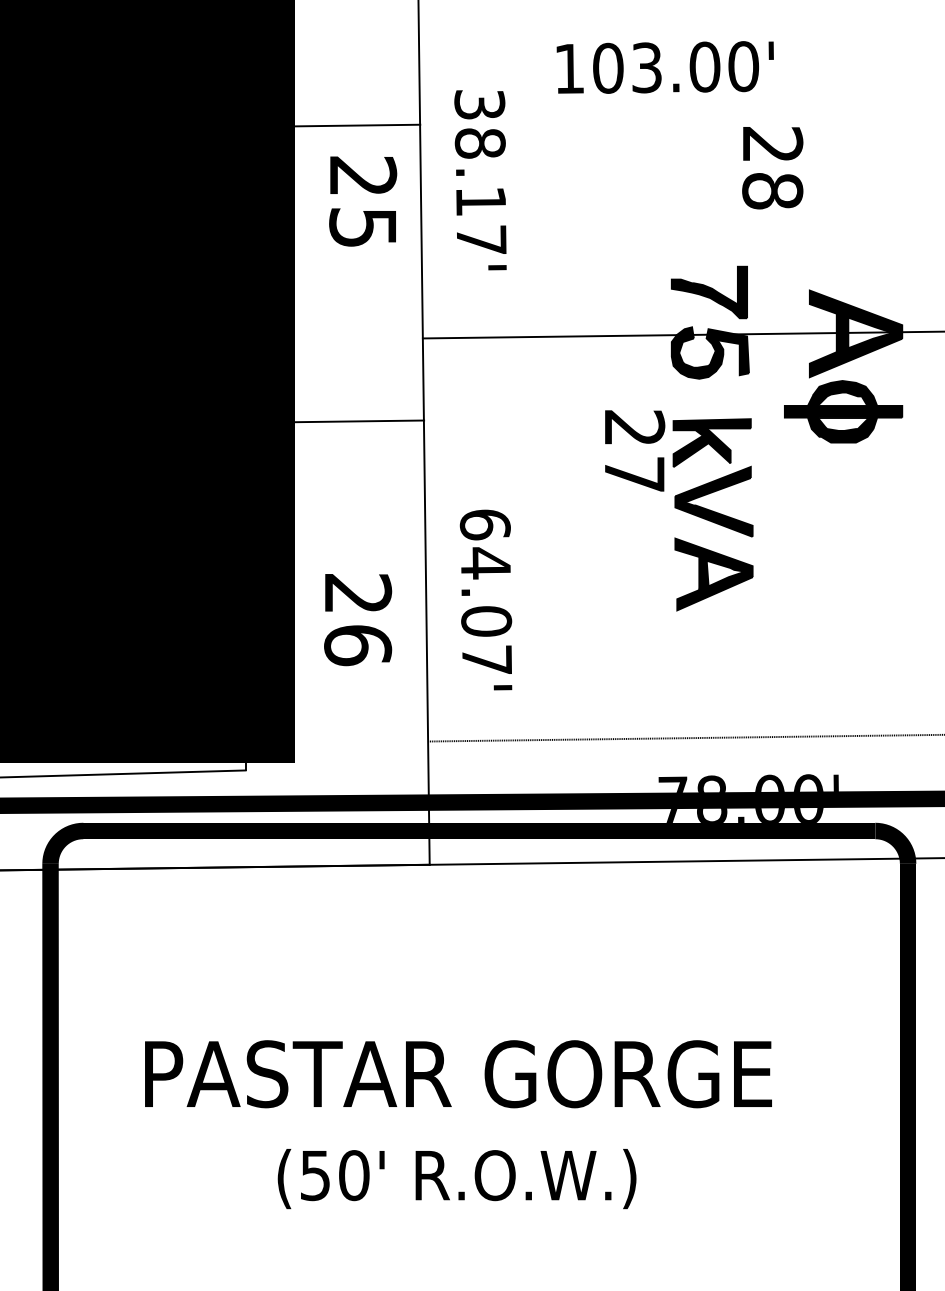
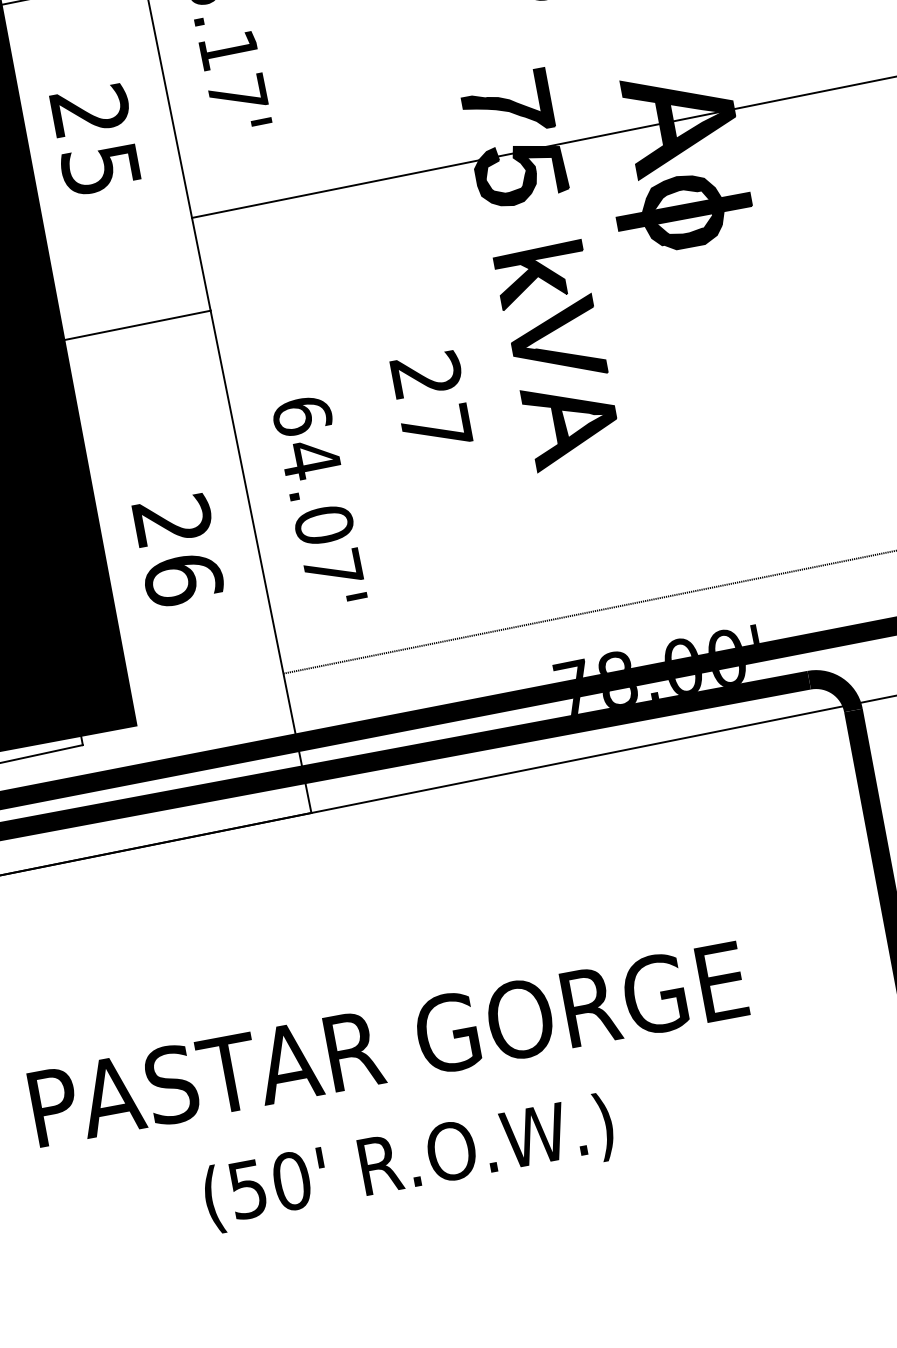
text: (363, 201) -> (96, 139), moved
text: (635, 450) -> (432, 400), moved

